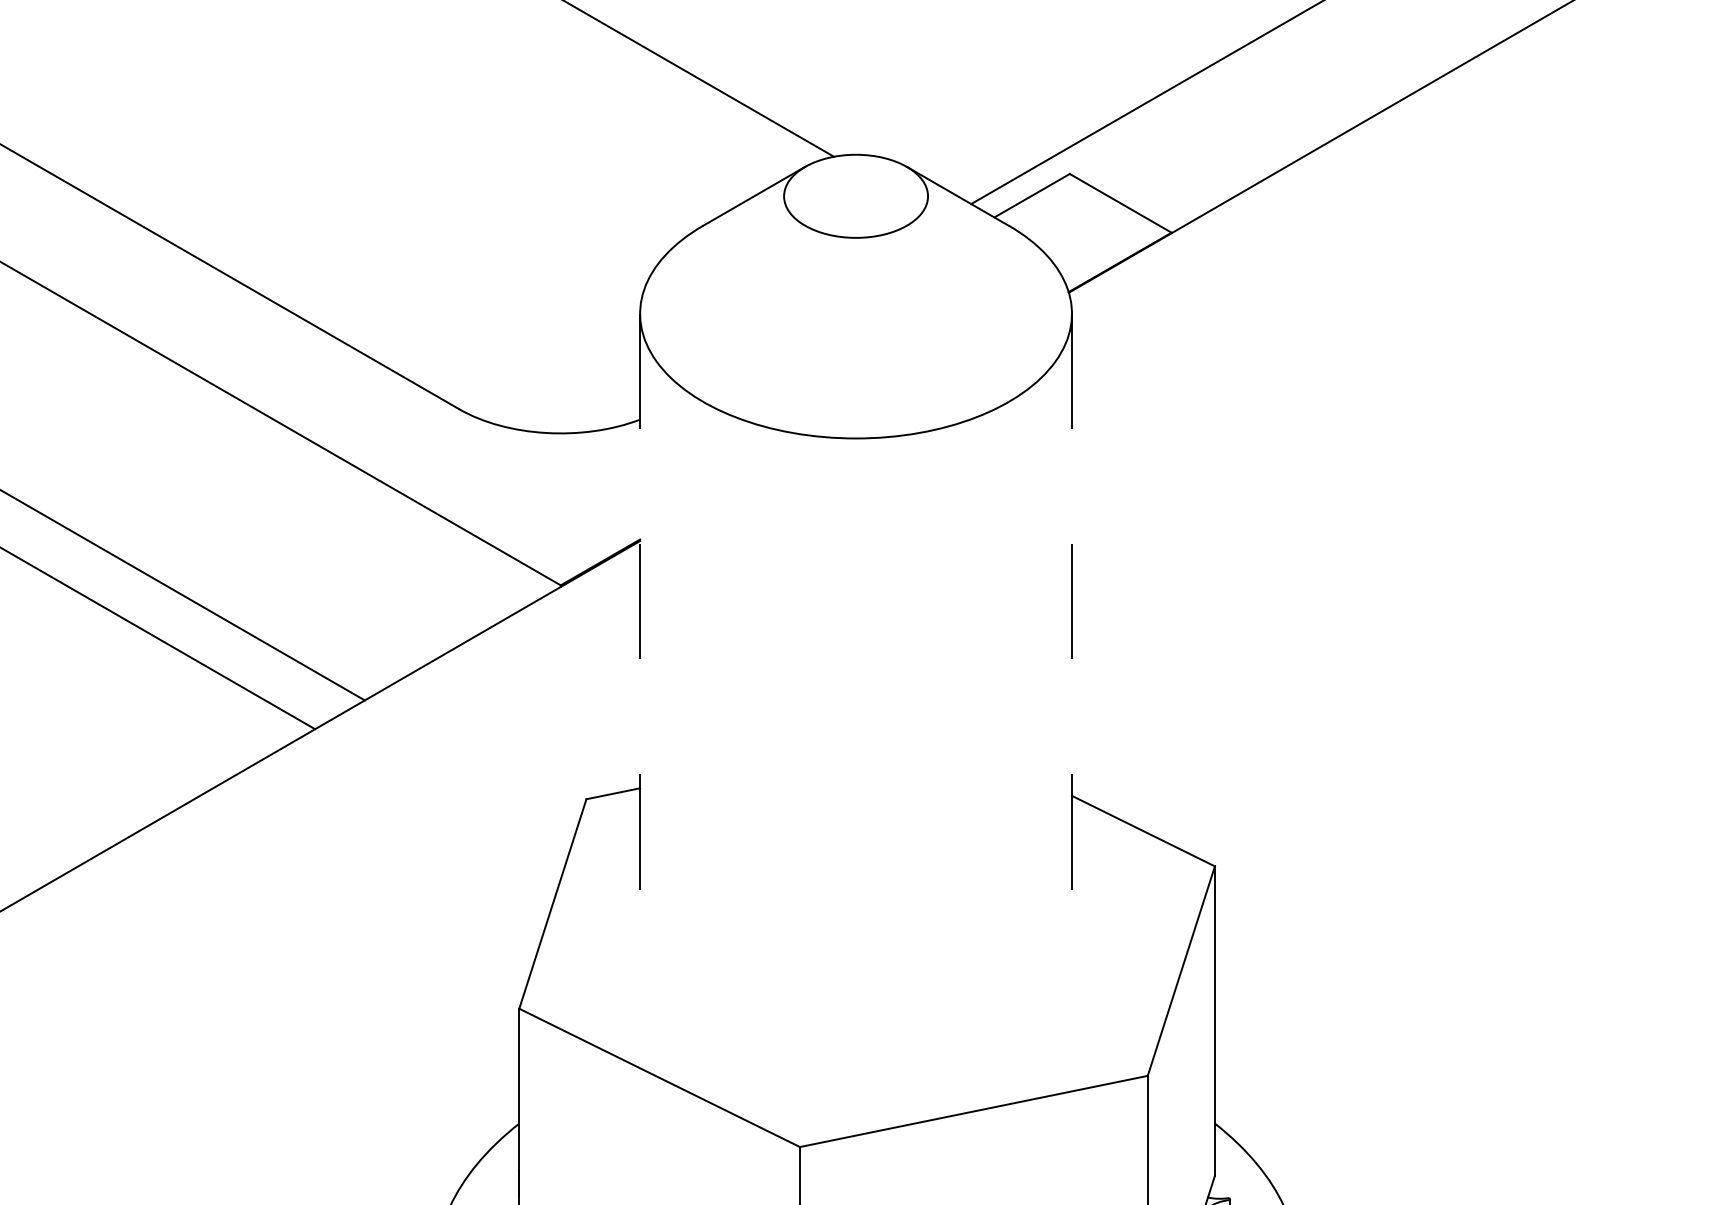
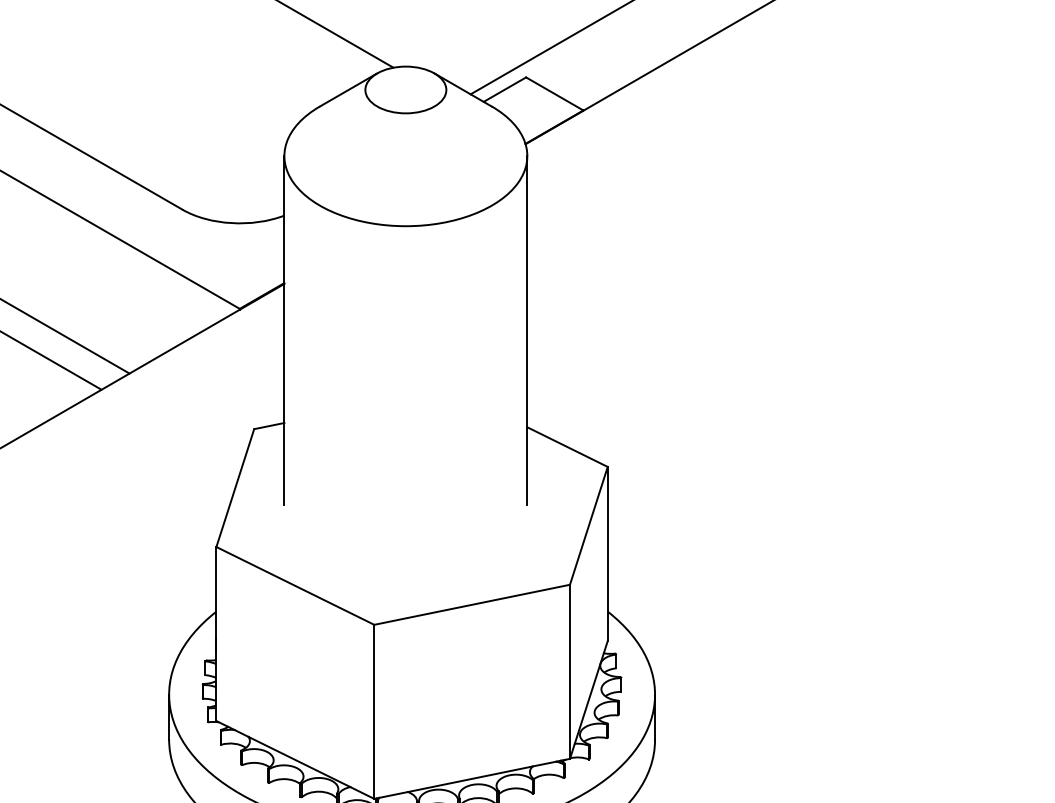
line: (640, 623) -> (284, 330), dashed -> solid
line: (1072, 623) -> (527, 330), dashed -> solid

